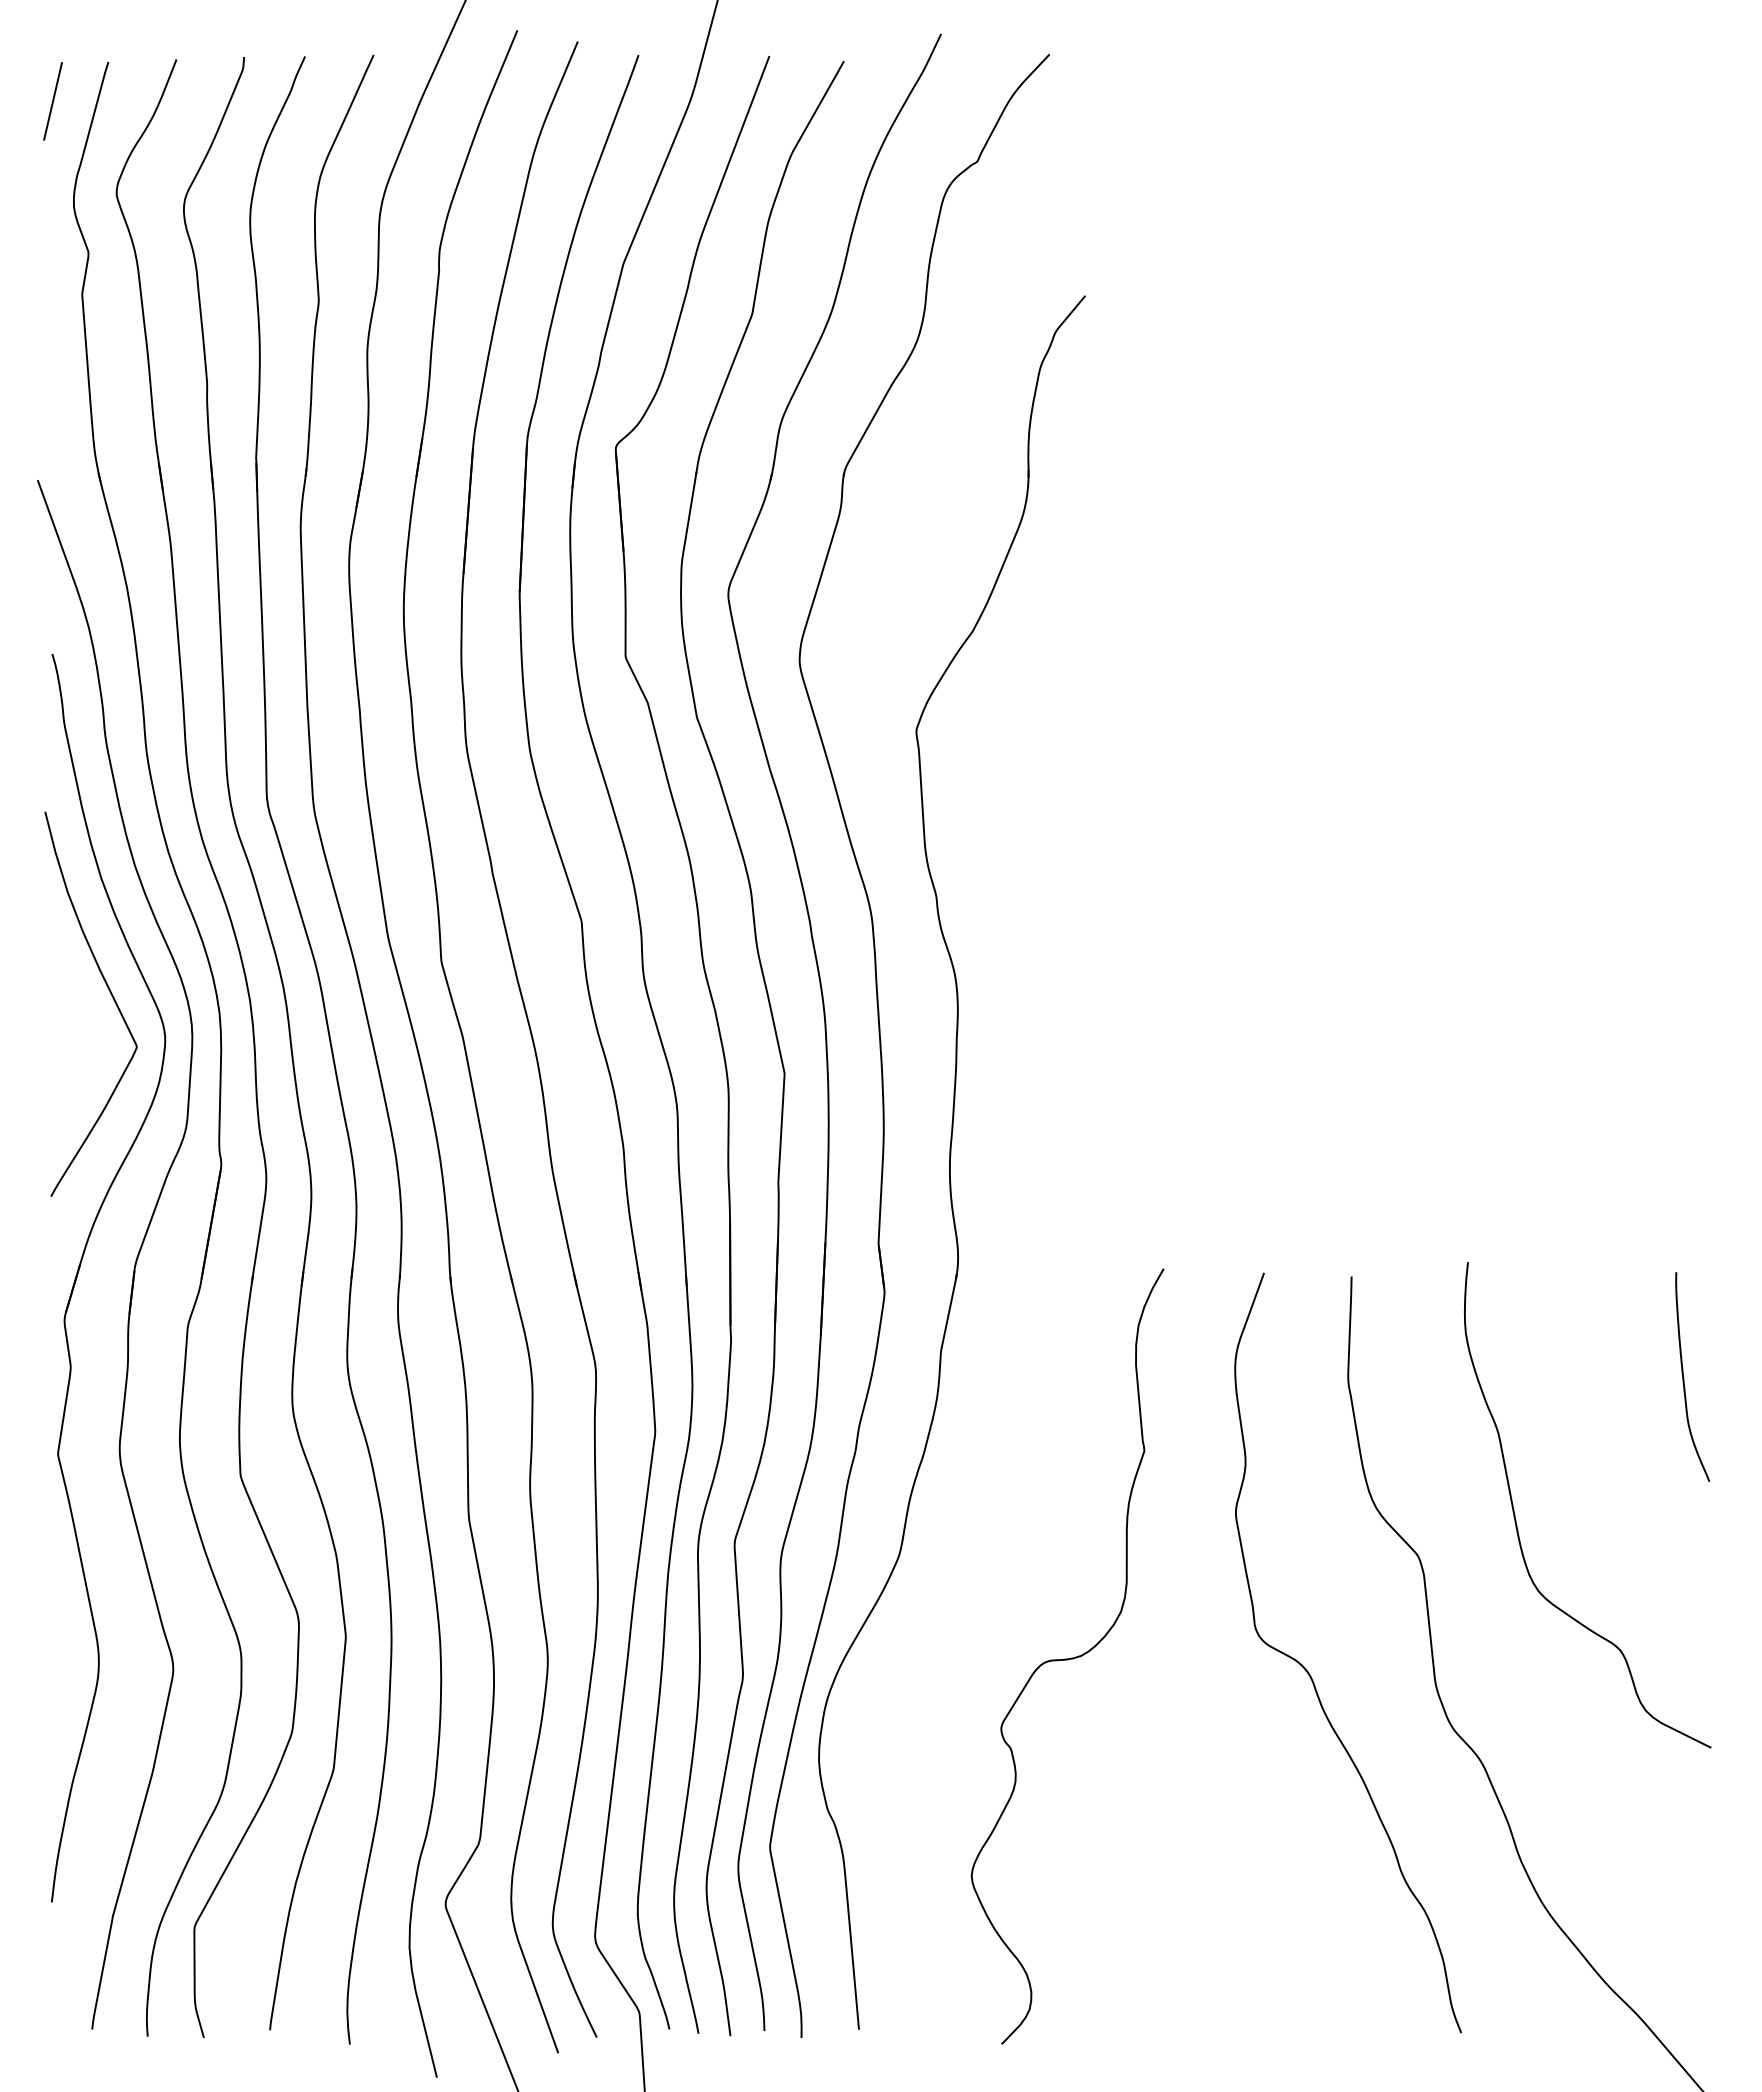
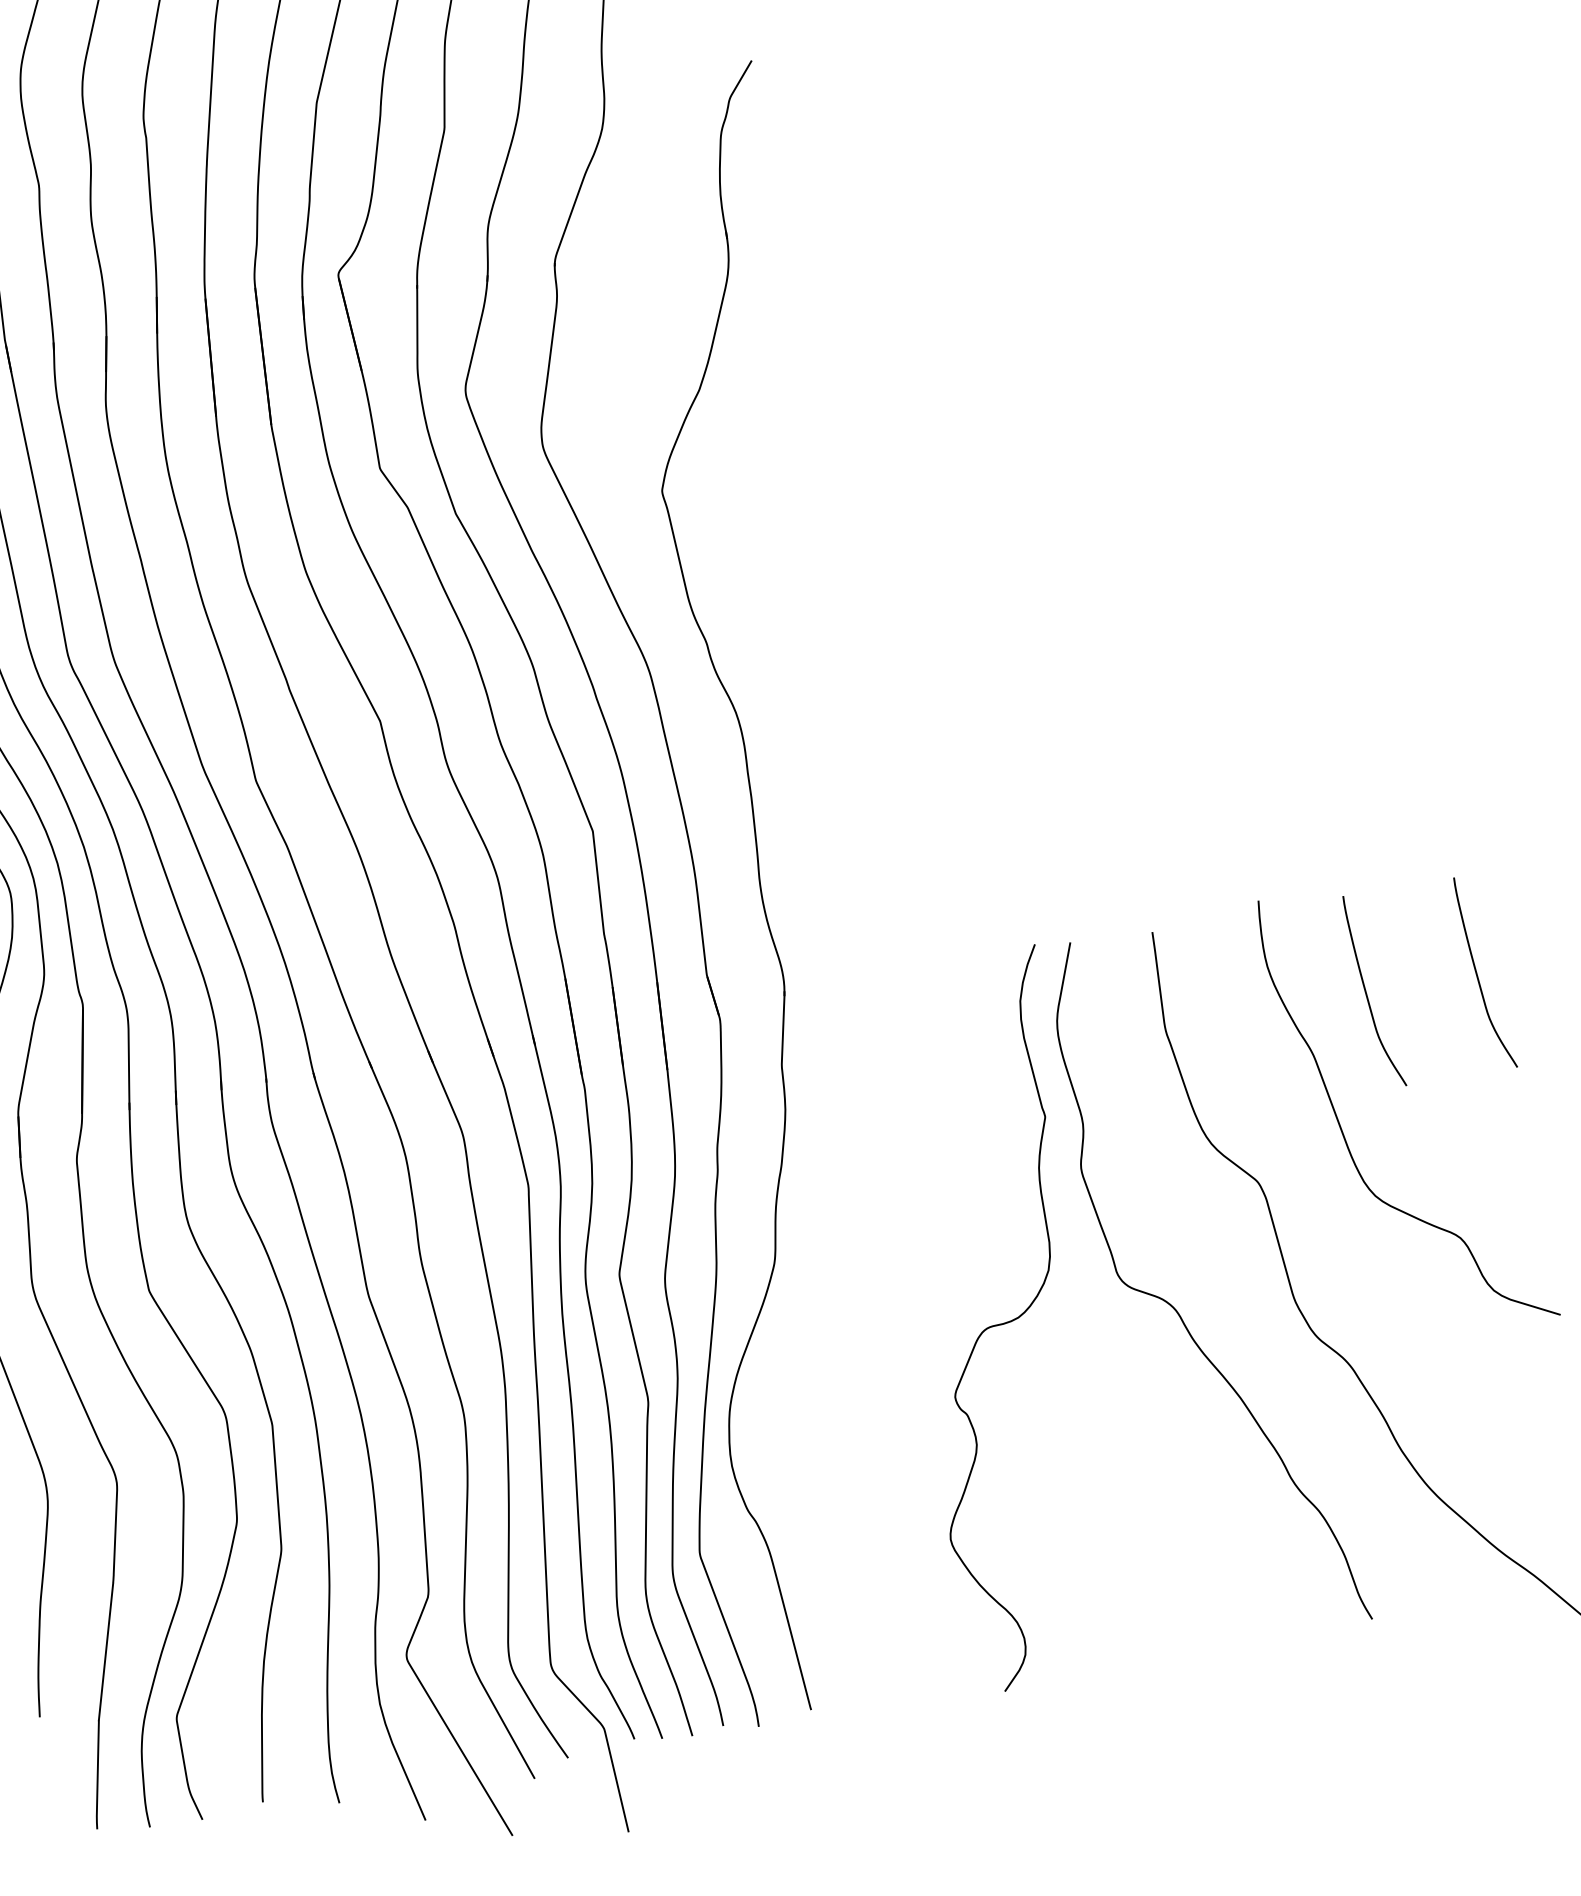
curve: (1565, 1377) -> (1367, 992), added
curve: (1067, 1658) -> (1006, 1322), moved

